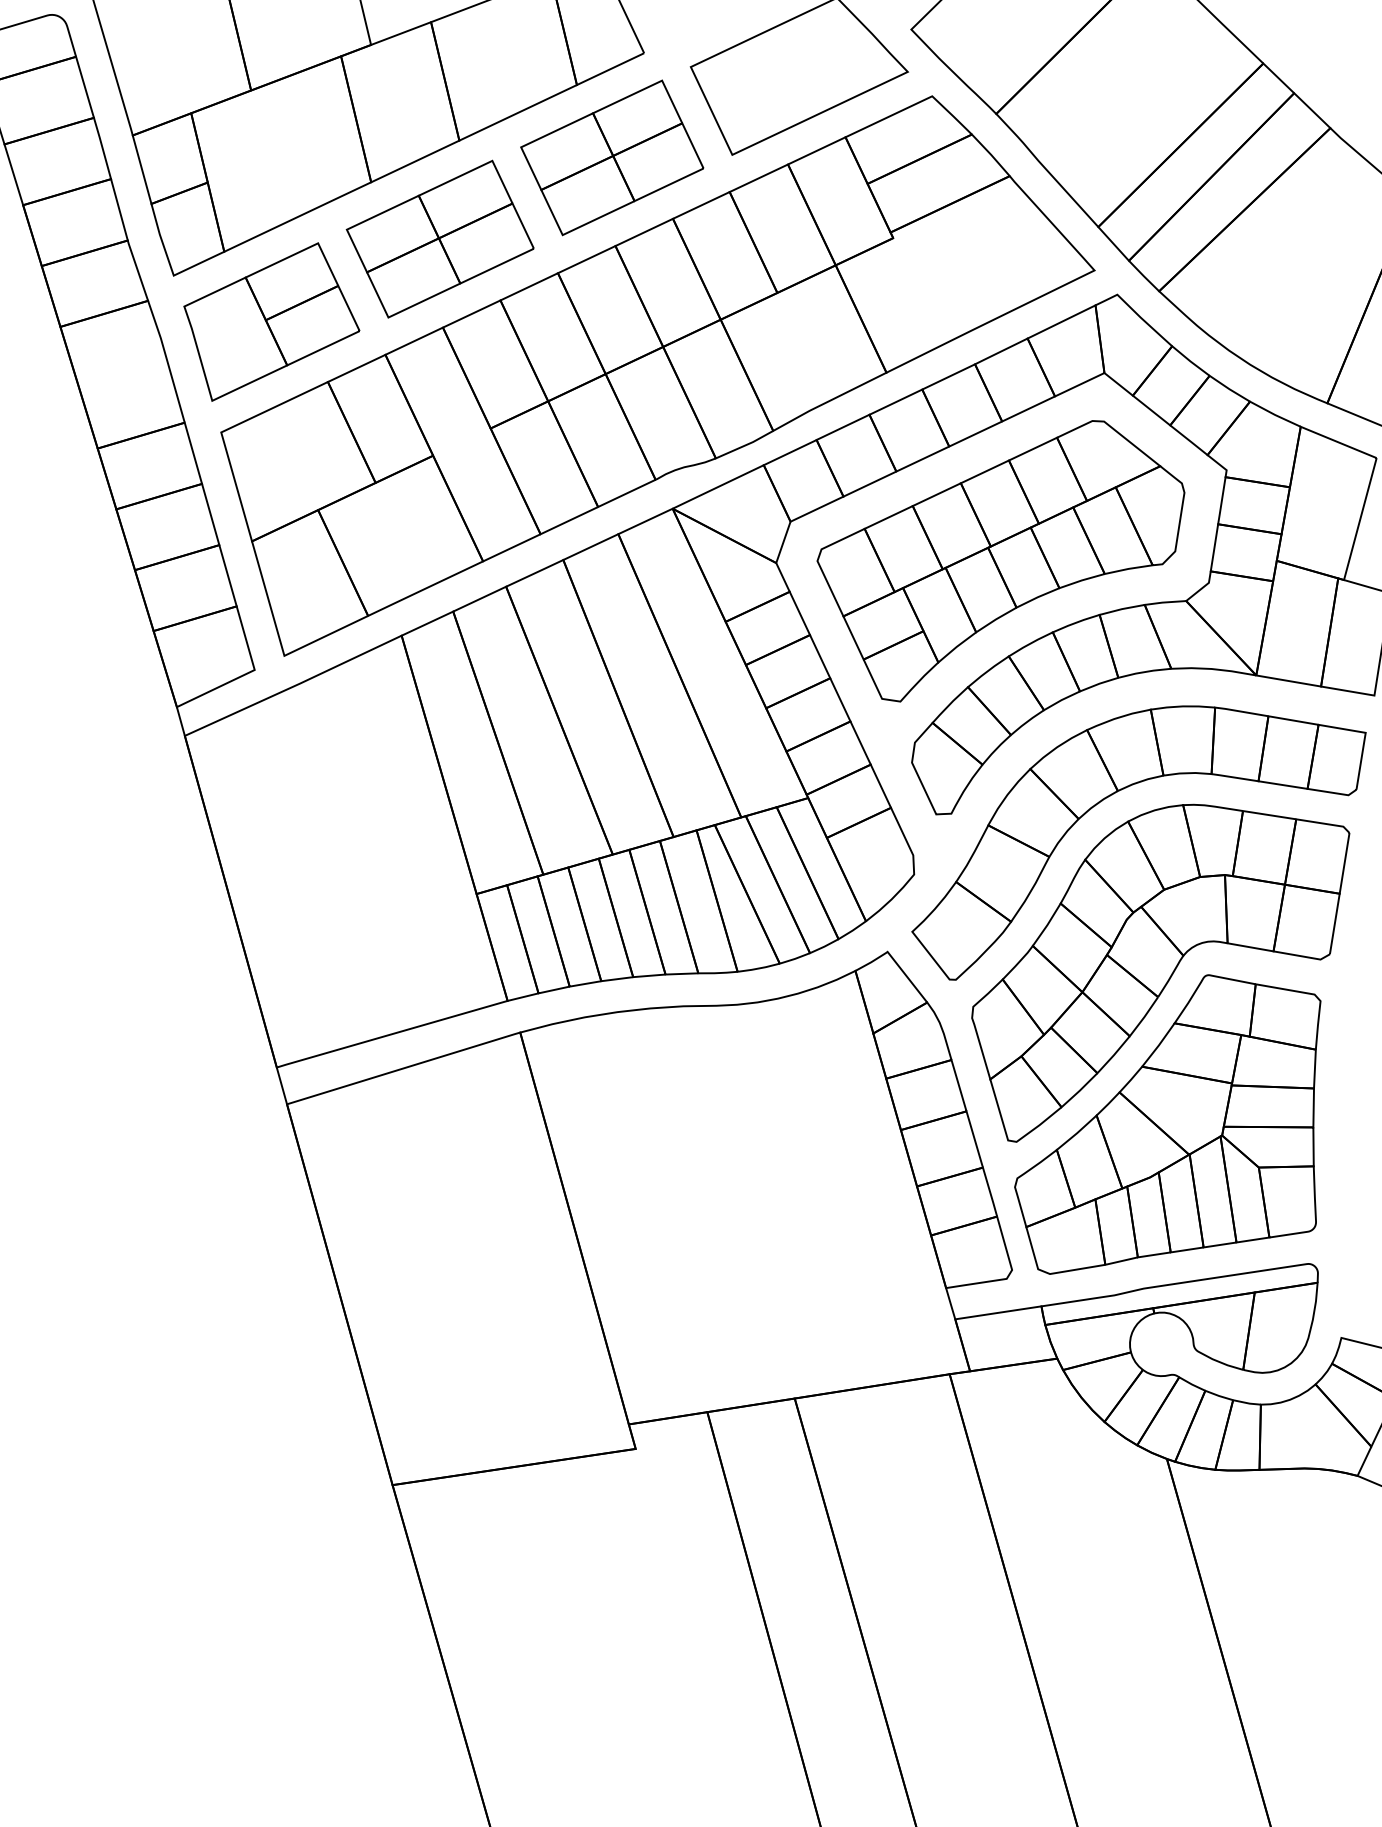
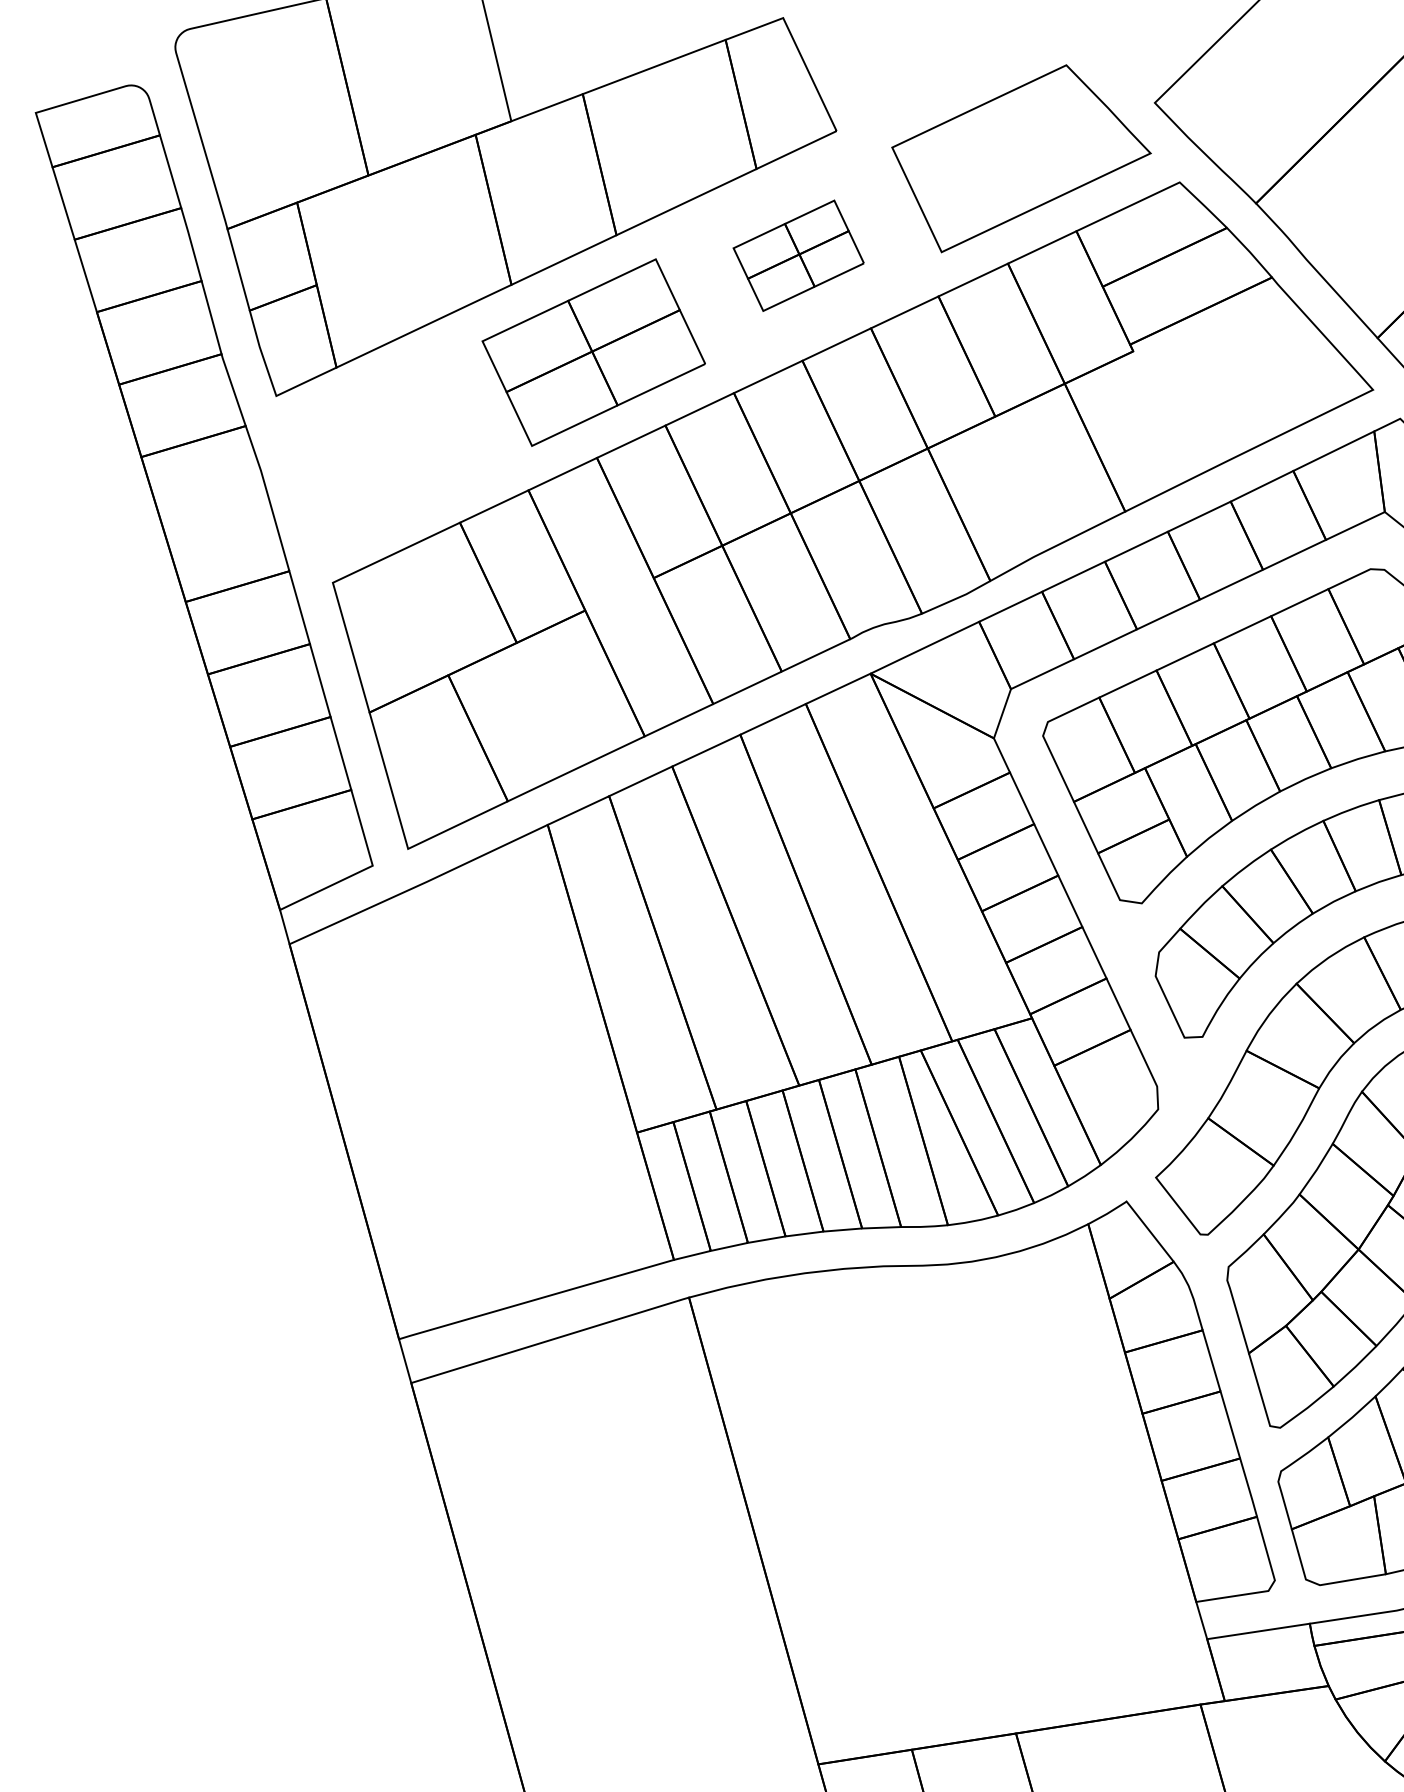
part: (612, 157) -> (798, 255), size x0.6
part: (271, 321) -> (392, 450), removed

